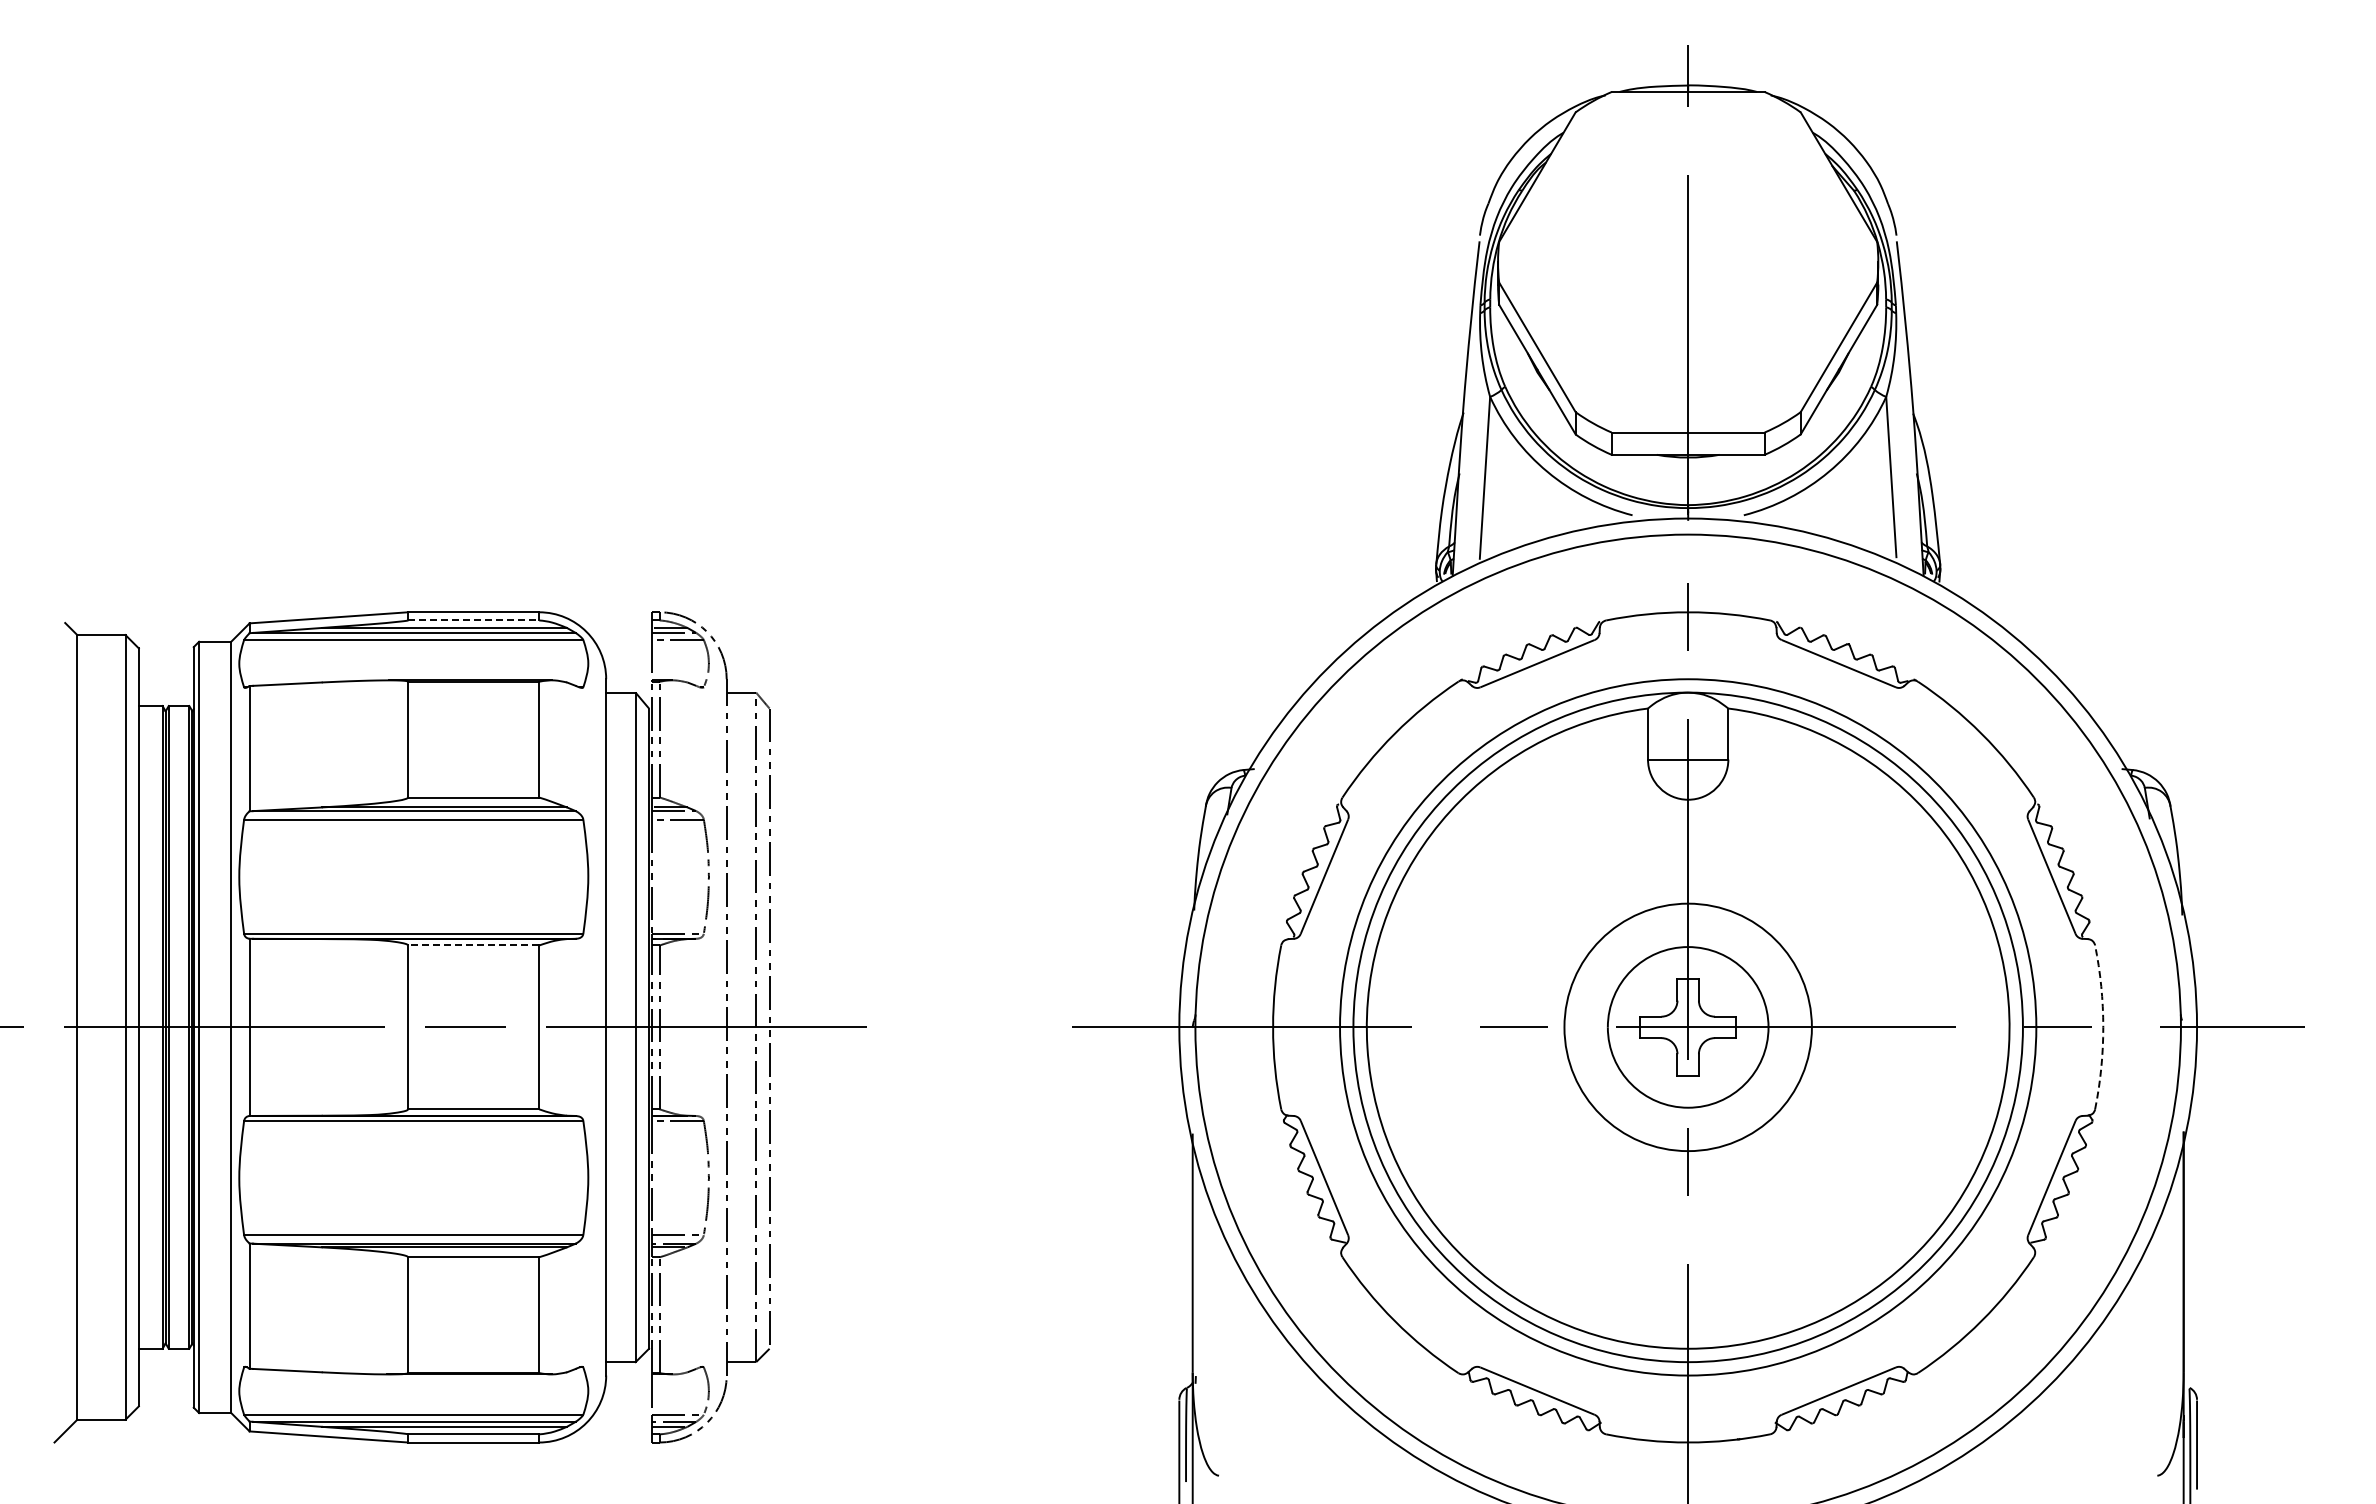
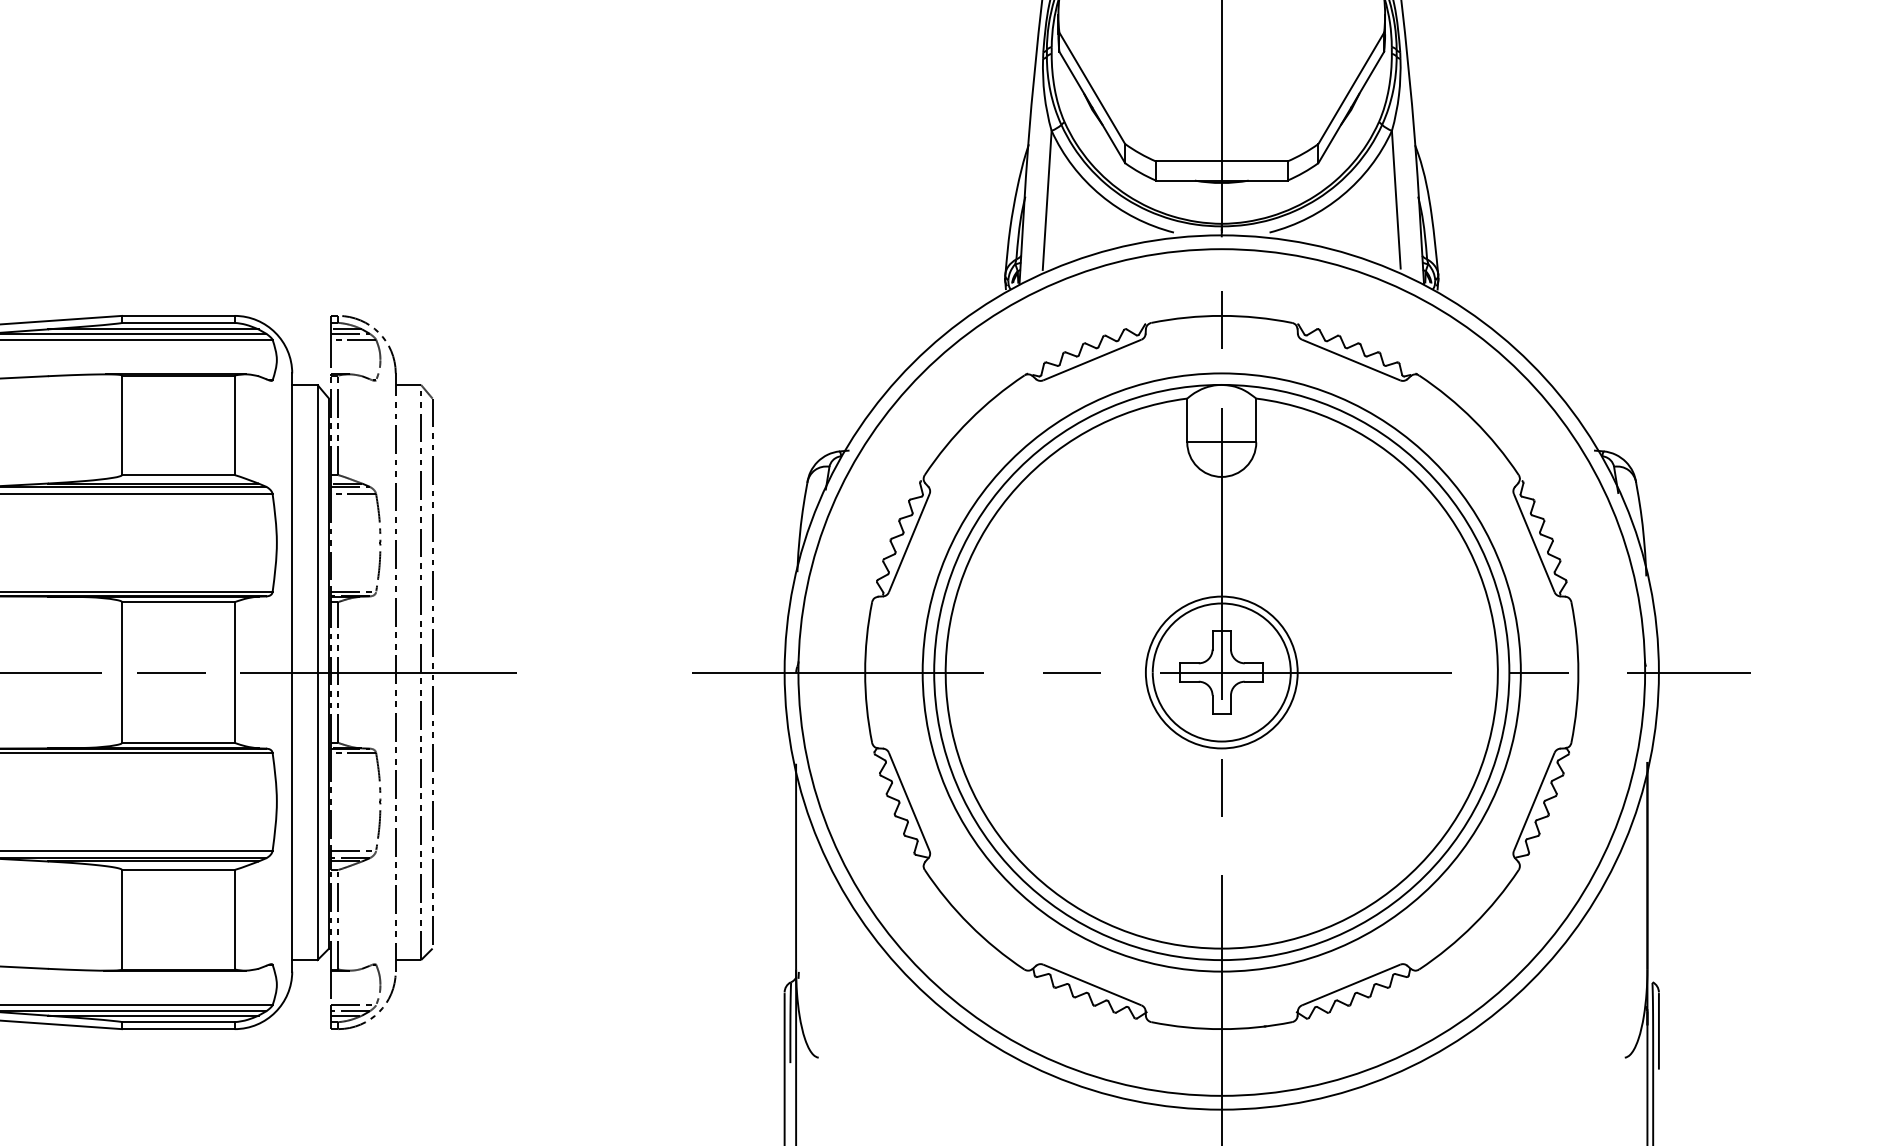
line: (473, 620) -> (178, 322), dashed -> solid
line: (473, 945) -> (178, 602), dashed -> solid
circle: (1687, 1027) -> (1221, 672), size x0.71
arc: (2103, 1027) -> (1578, 672), dashed -> solid

